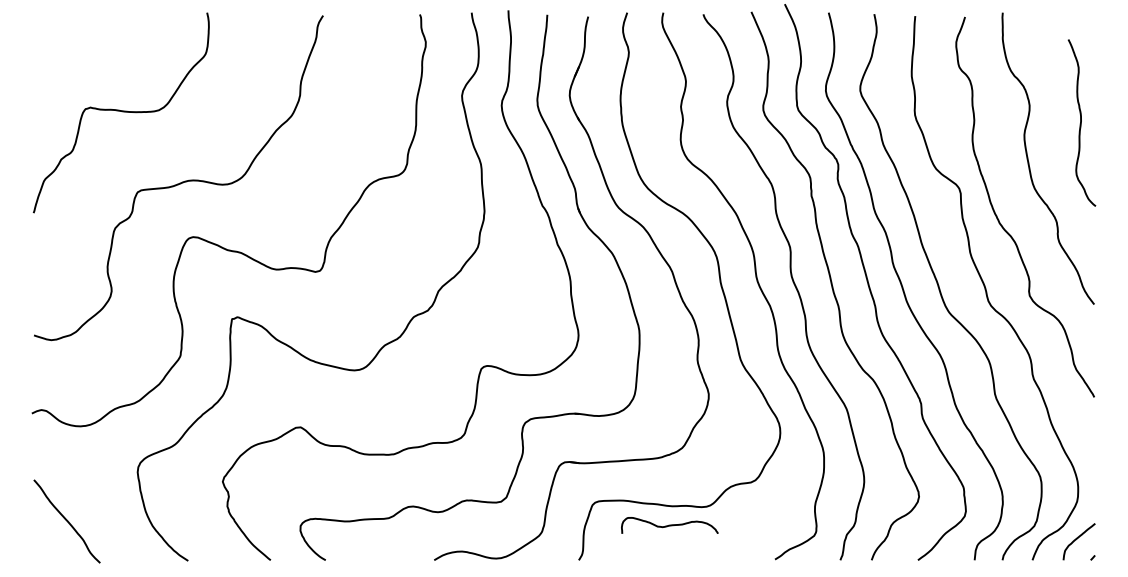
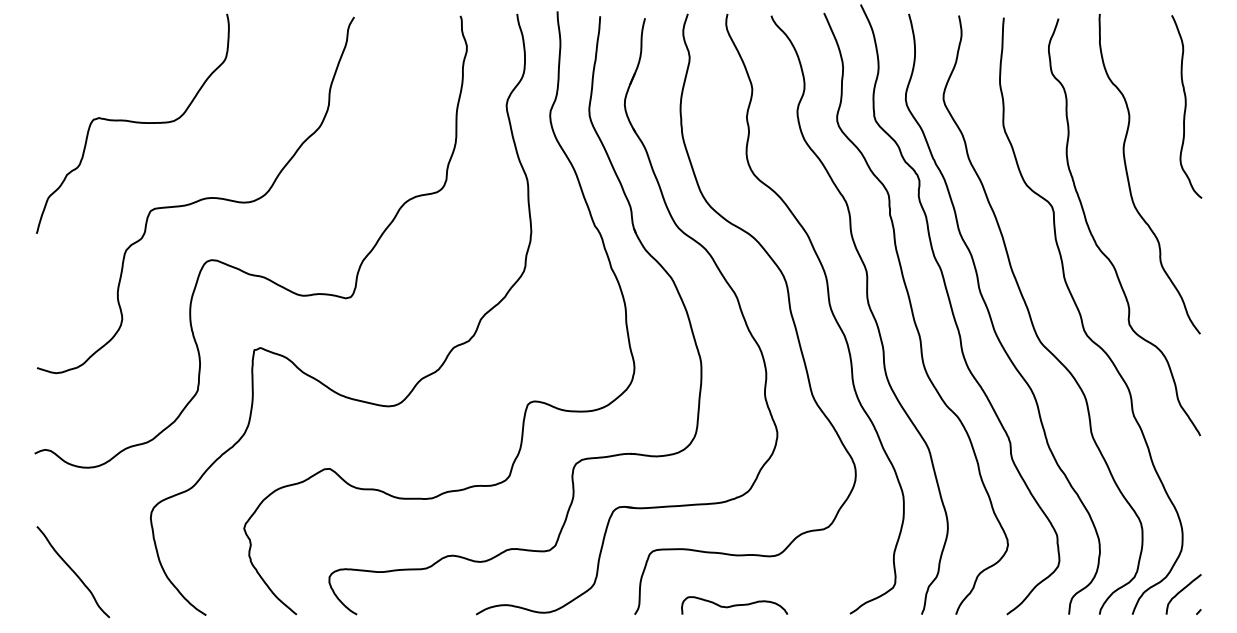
curve: (1081, 122) -> (1186, 106), moved
curve: (669, 525) -> (734, 605), moved

